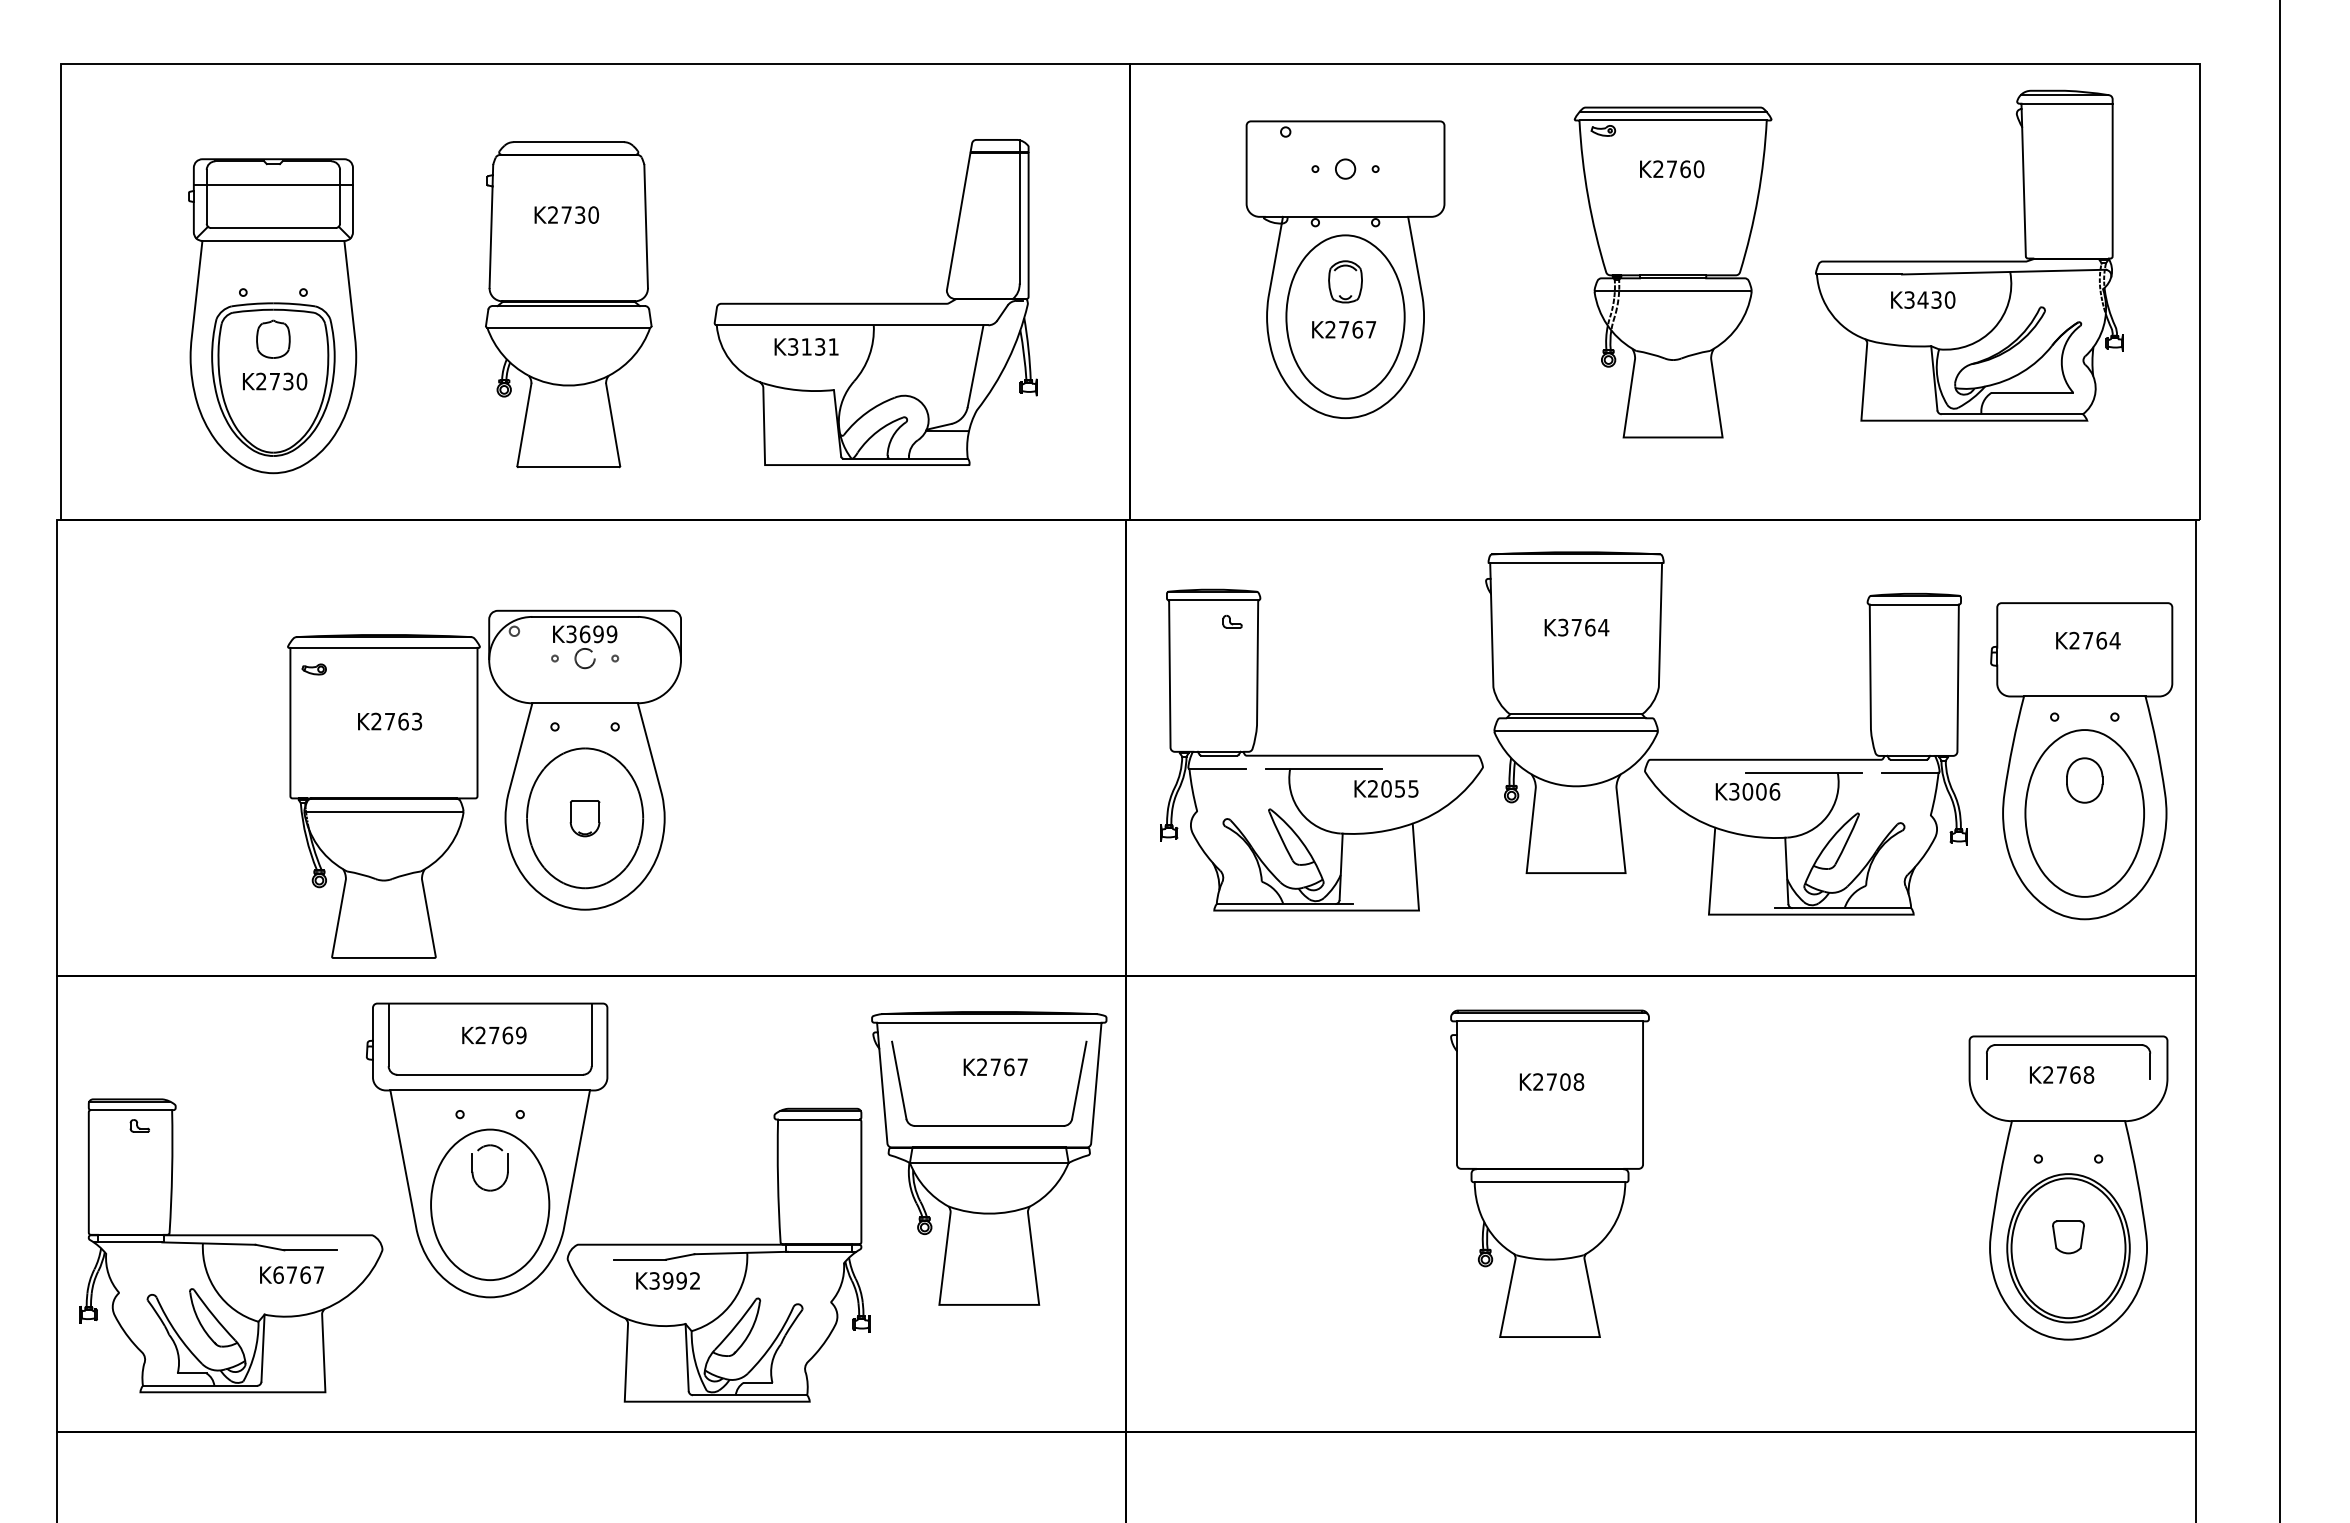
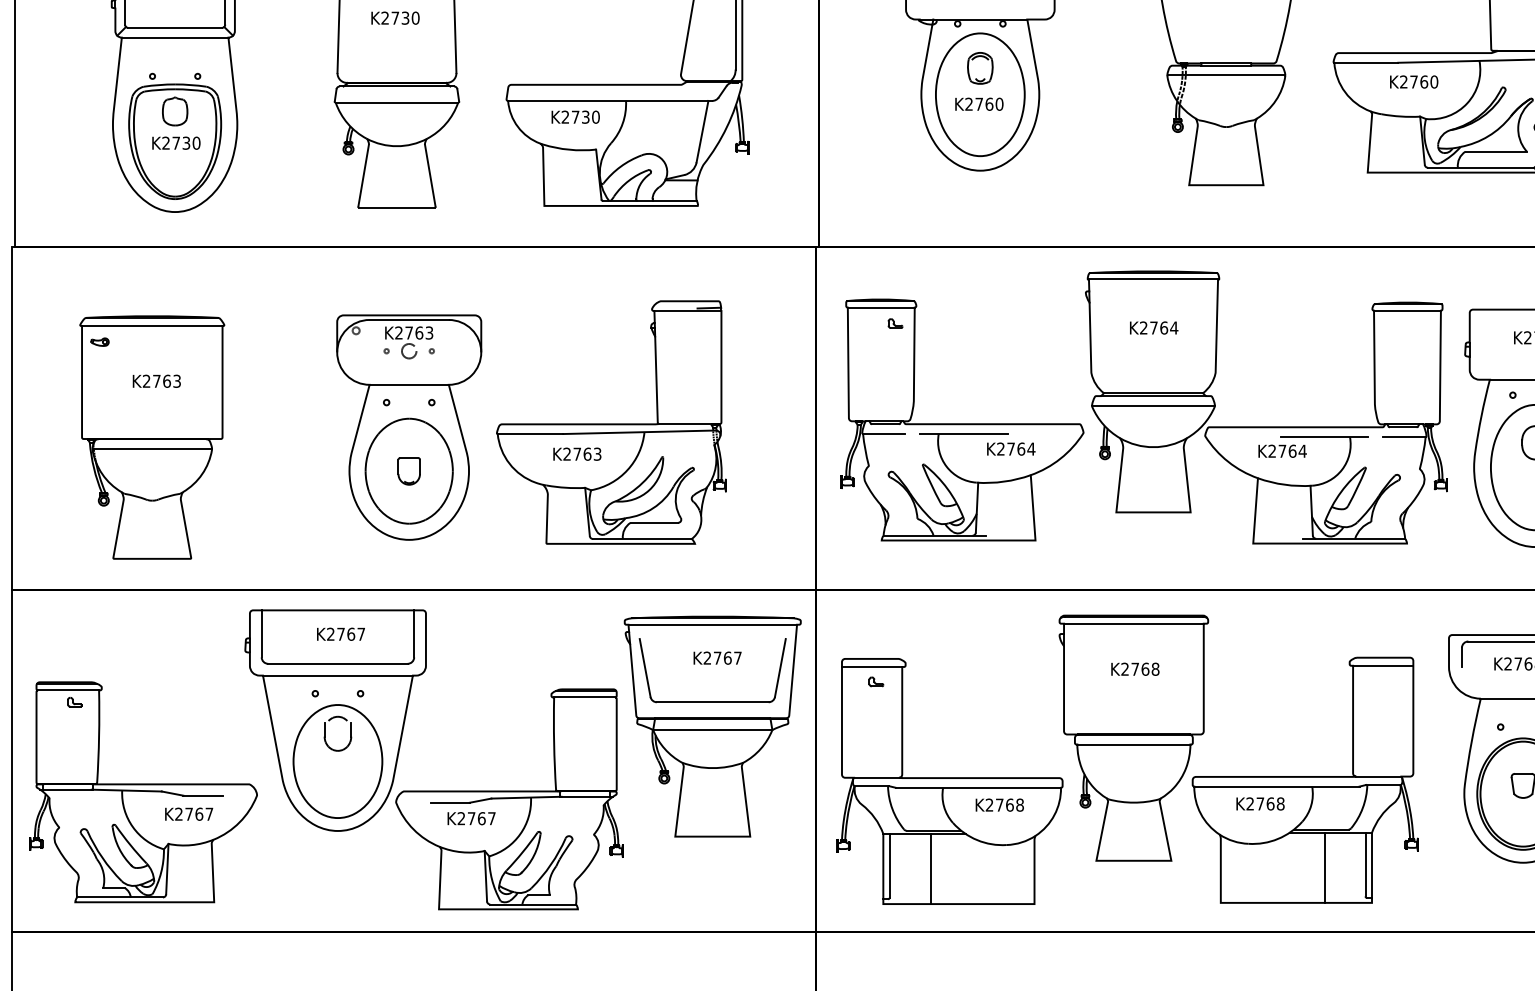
text: (1922, 299) -> (1413, 81), K3430 -> K2760
text: (1370, 329) -> (999, 104), K2767 -> K2760
text: (813, 346) -> (580, 116), K3131 -> K2730
text: (1563, 627) -> (1144, 327), K3764 -> K2764
text: (591, 634) -> (414, 333), K3699 -> K2763
part: (854, 753) -> (611, 422), added
text: (1400, 788) -> (1021, 448), K2055 -> K2764
text: (1754, 791) -> (1287, 451), K3006 -> K2764
part: (383, 796) -> (151, 437), moved
text: (521, 1035) -> (361, 634), K2769 -> K2767
text: (1565, 1081) -> (1145, 668), K2708 -> K2768
part: (1778, 1229) -> (1305, 780), added
part: (1304, 1231) -> (949, 781), added
text: (278, 1274) -> (178, 813), K6767 -> K2767
text: (674, 1280) -> (476, 818), K3992 -> K2767

